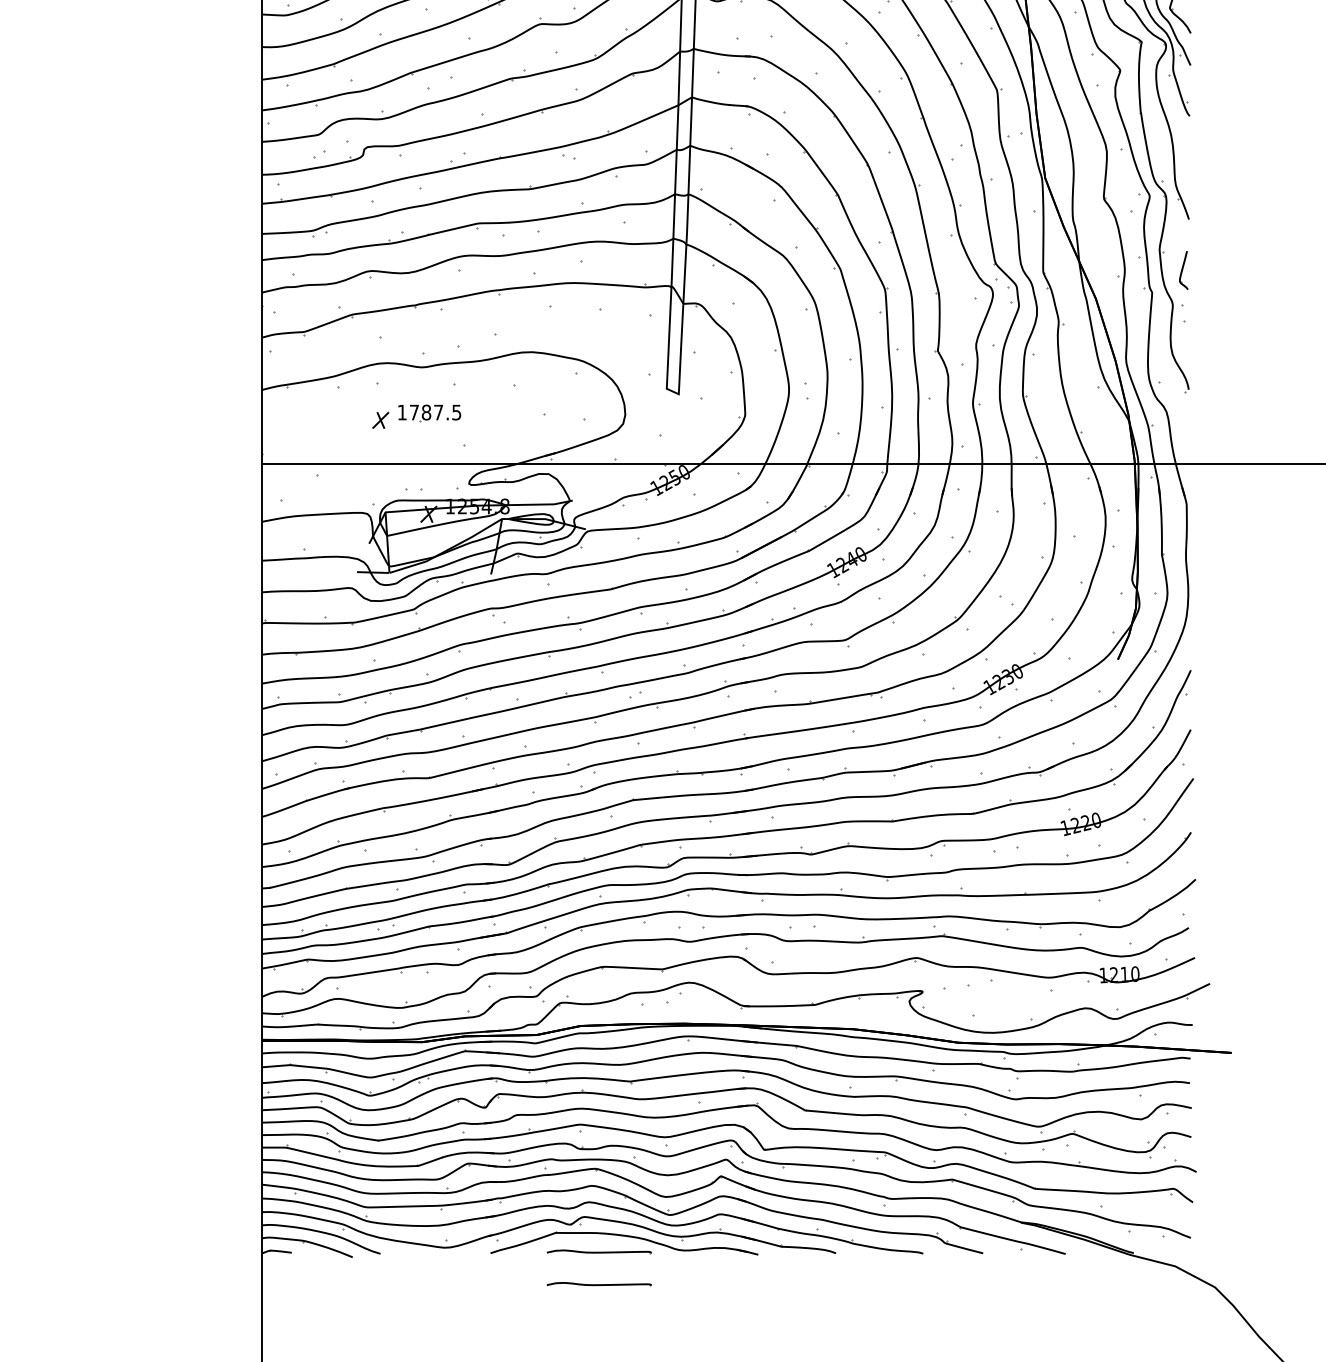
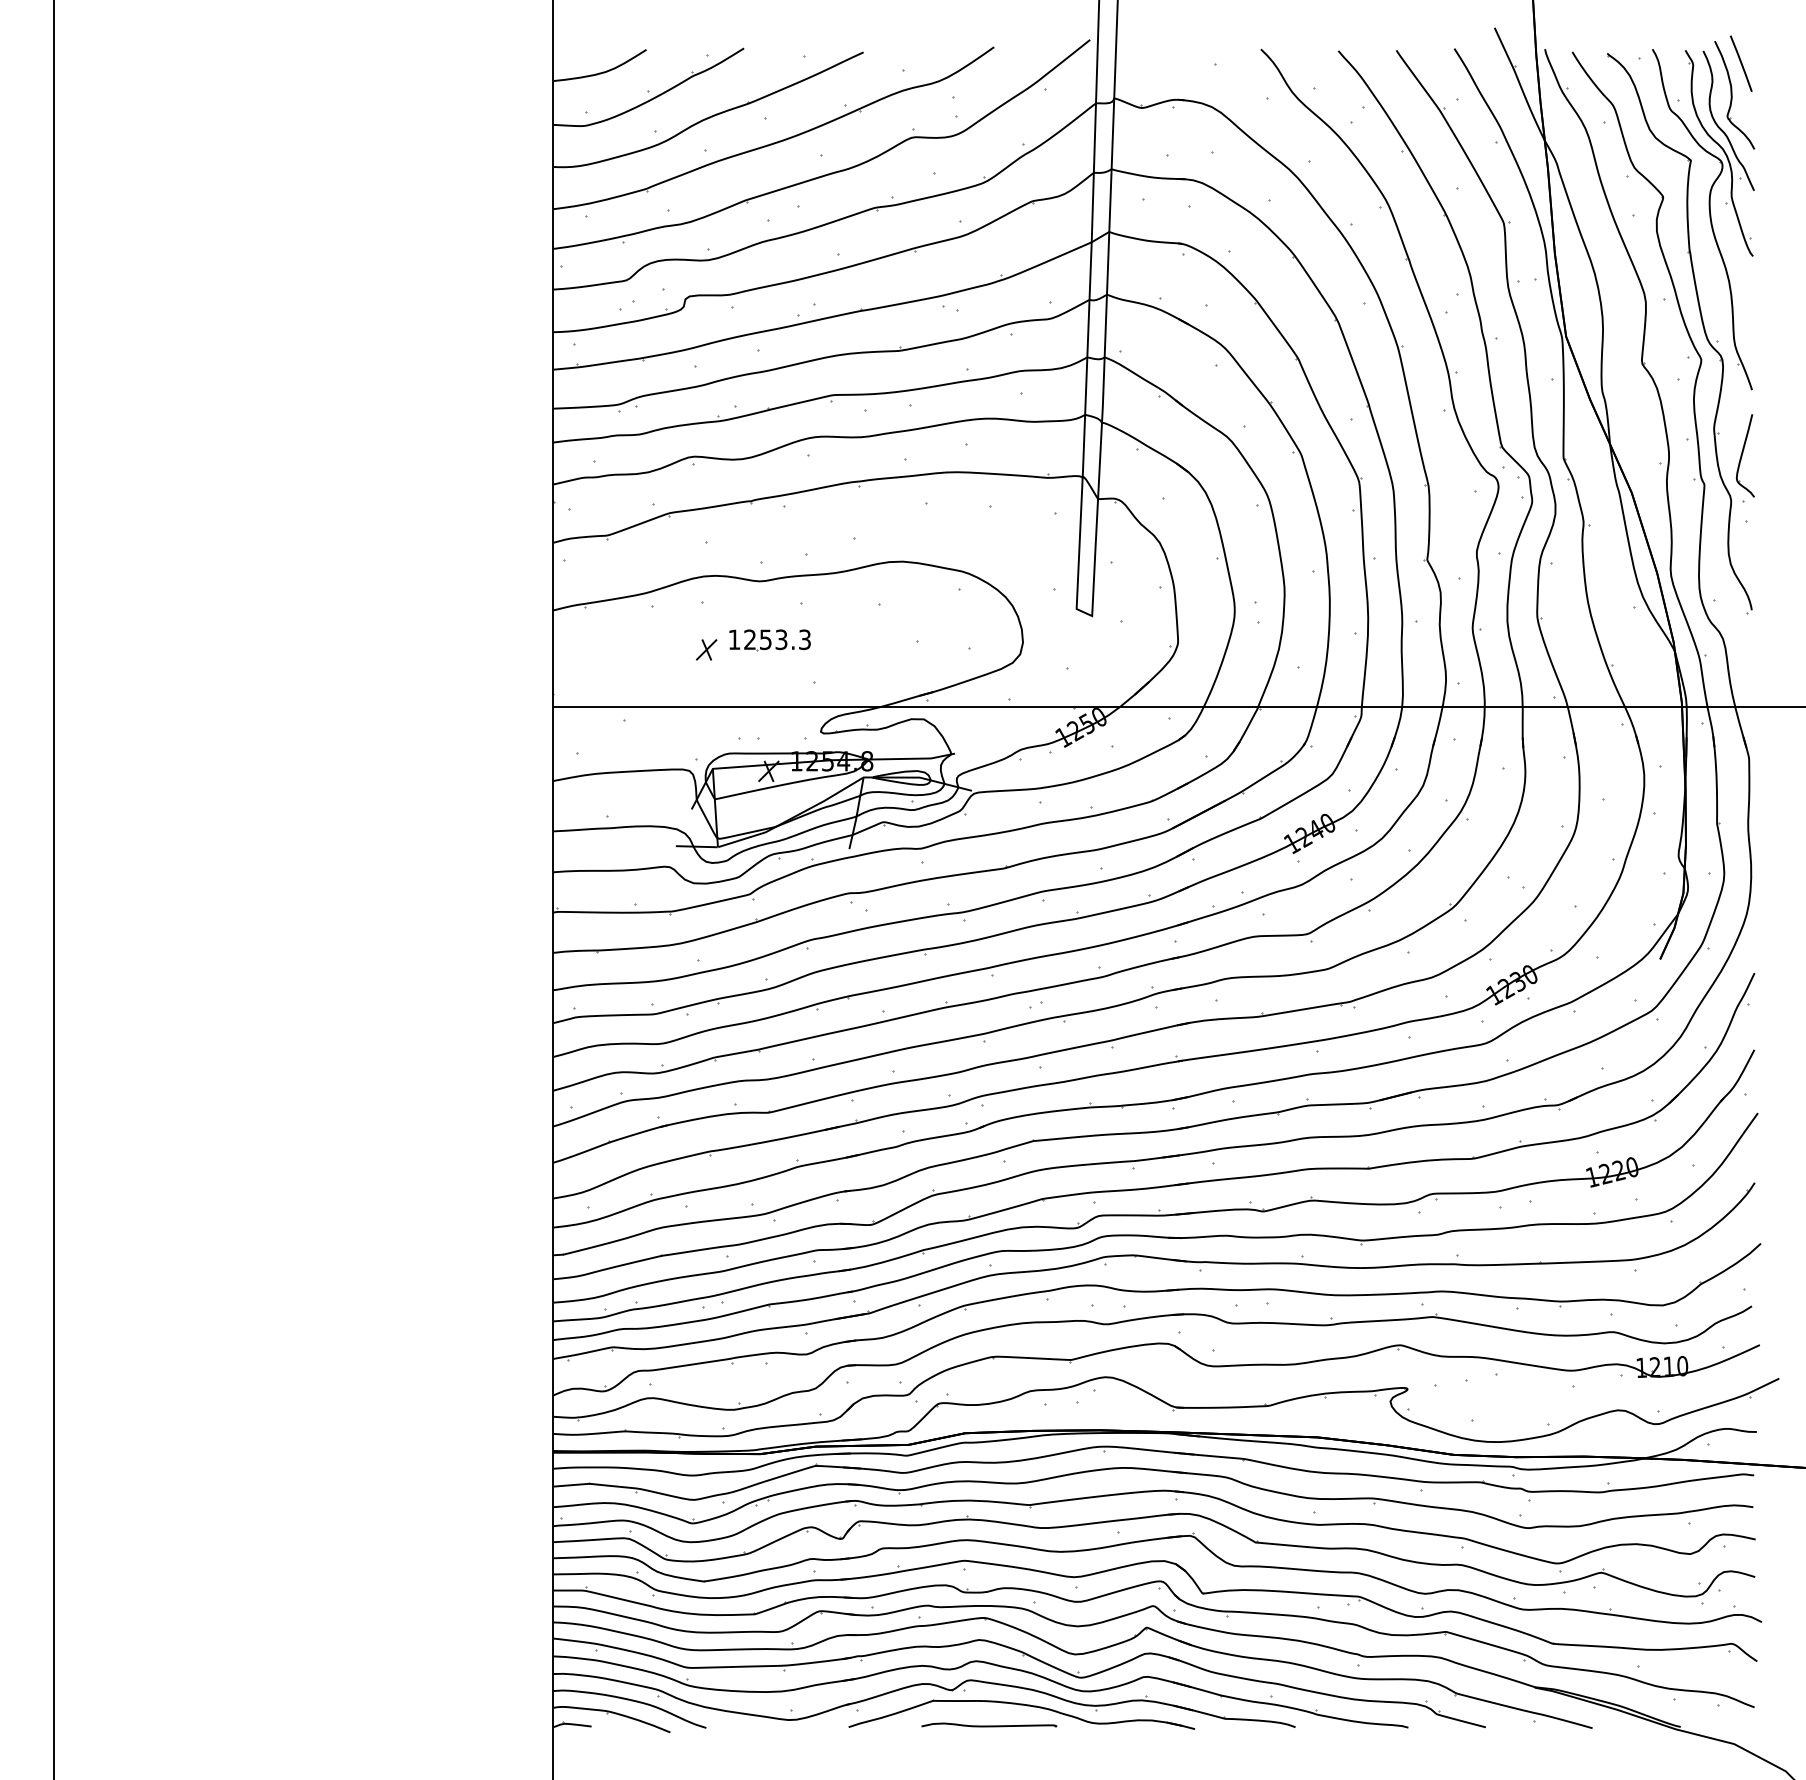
part: (1183, 270) -> (1745, 455), size x1.67
text: (435, 412) -> (777, 639), 1787.5 -> 1253.3
part: (599, 1283) -> (989, 1766), removed

